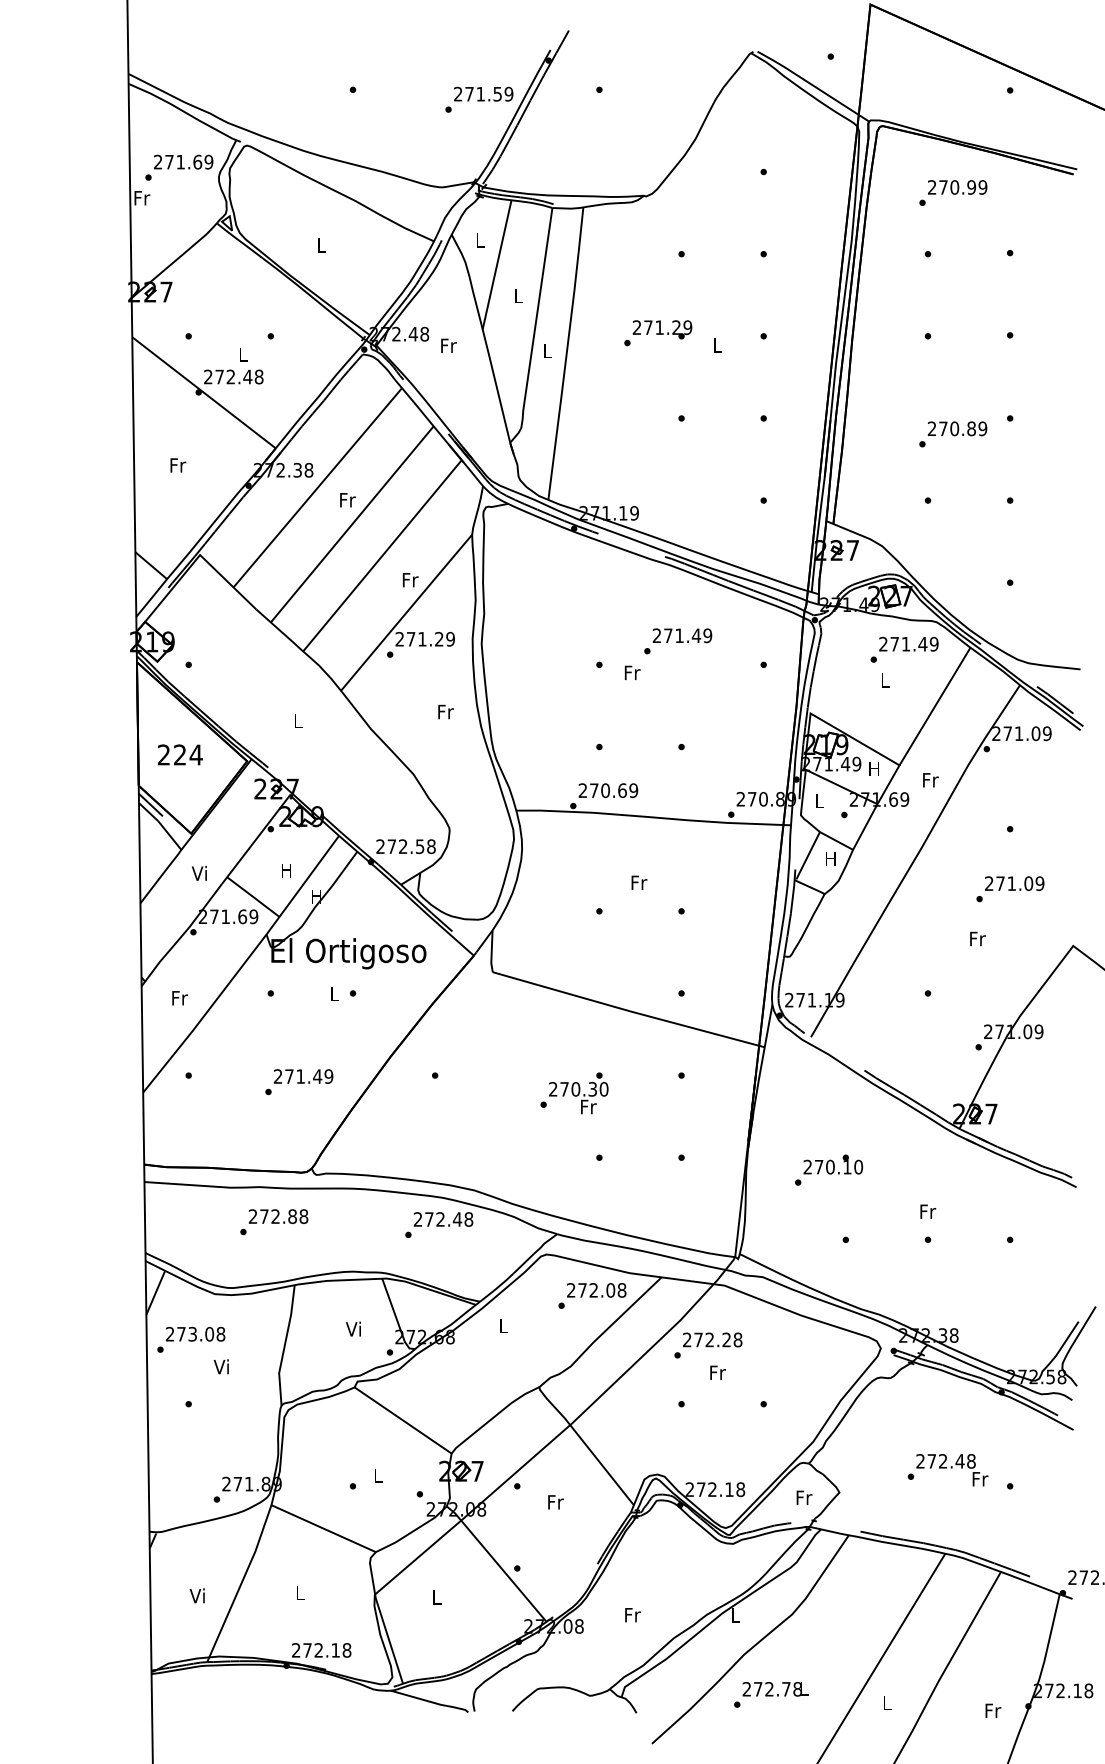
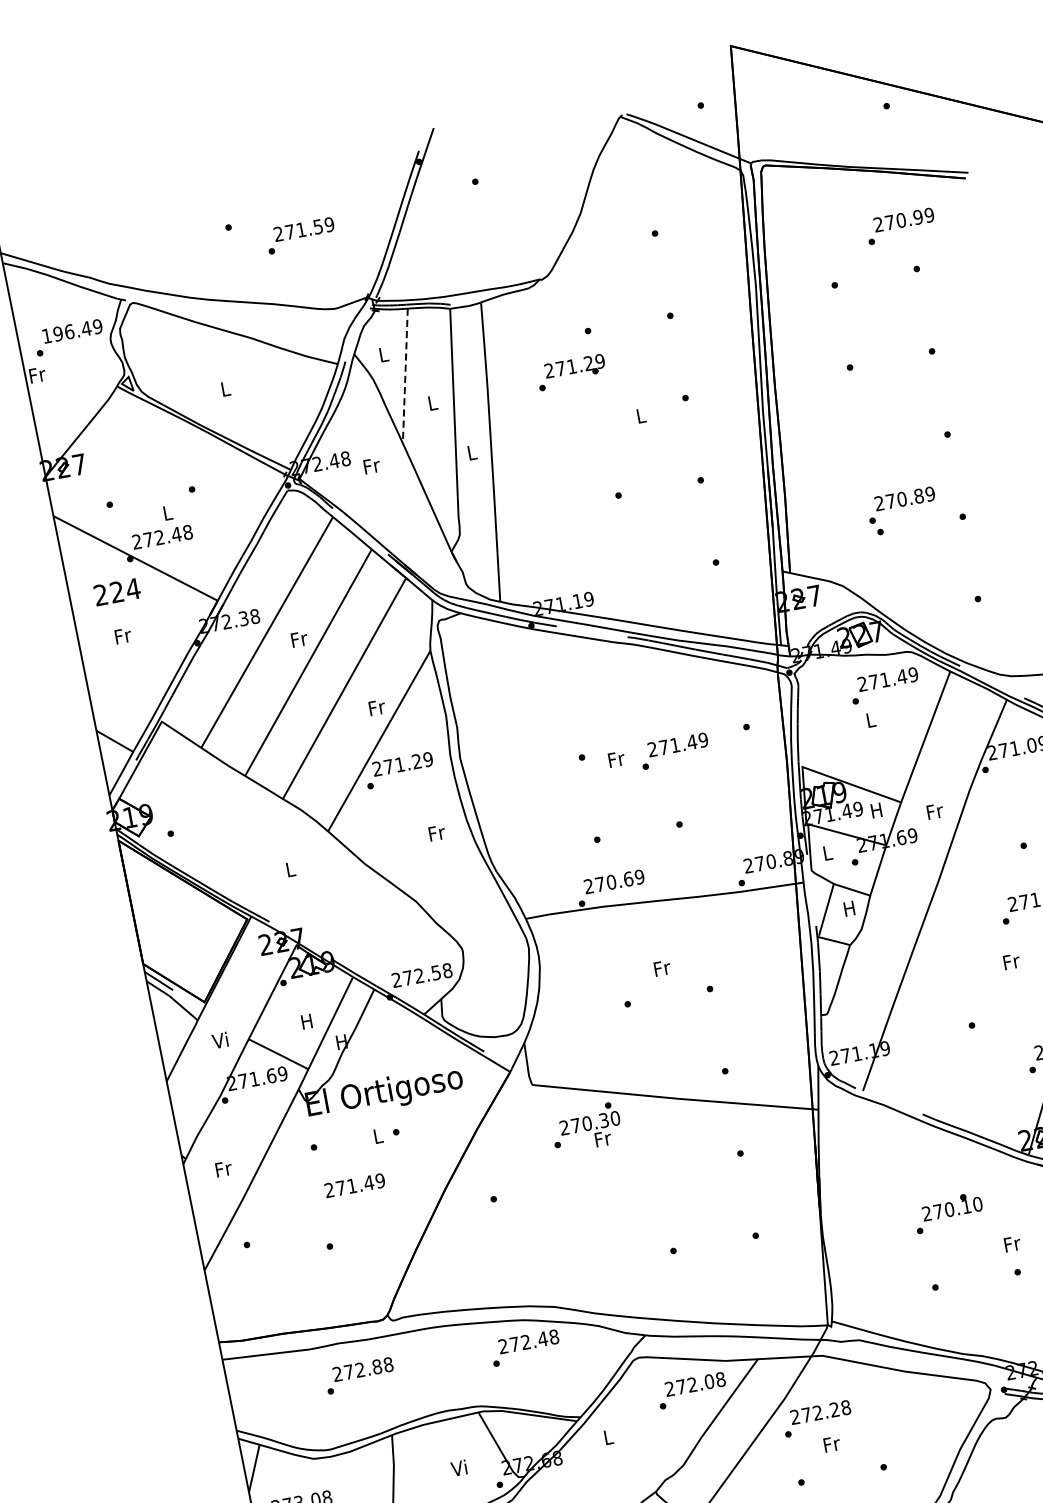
text: (479, 99) -> (300, 235), moved
text: (178, 161) -> (67, 331), 271.69 -> 196.49
text: (953, 192) -> (900, 225), moved
line: (497, 264) -> (405, 375), solid -> dashed
text: (658, 333) -> (571, 372), moved
text: (953, 434) -> (901, 505), moved
text: (678, 641) -> (675, 751), moved
text: (180, 754) -> (117, 591), moved
text: (303, 1076) -> (354, 1185), moved
text: (574, 1093) -> (586, 1128), moved
text: (829, 1169) -> (949, 1212), moved

